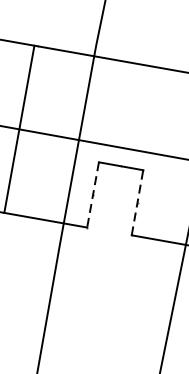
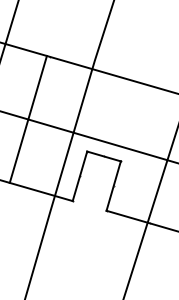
line: (92, 195) -> (79, 176), dashed -> solid
line: (137, 203) -> (113, 186), dashed -> solid

